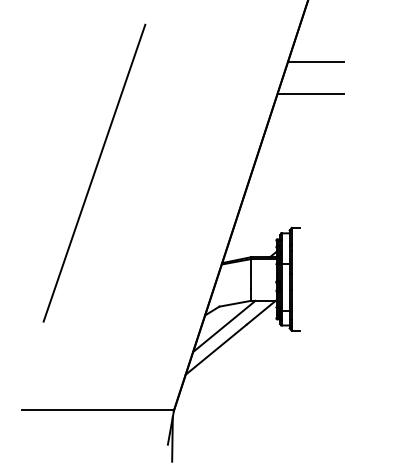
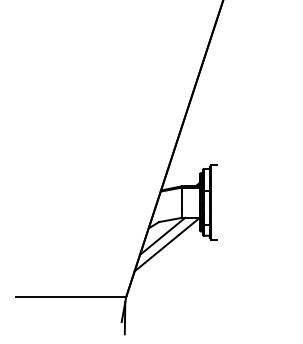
line: (315, 62) -> (228, 45), removed
line: (310, 93) -> (225, 67), removed
line: (94, 172) -> (68, 124), removed

